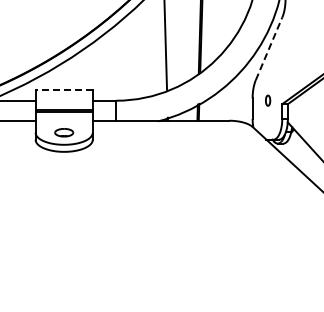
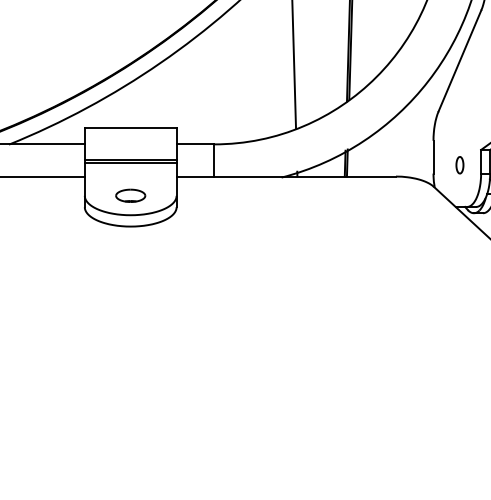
line: (269, 48) -> (460, 60), dashed -> solid
line: (64, 90) -> (131, 127), dashed -> solid
part: (268, 100) -> (460, 164), moved

